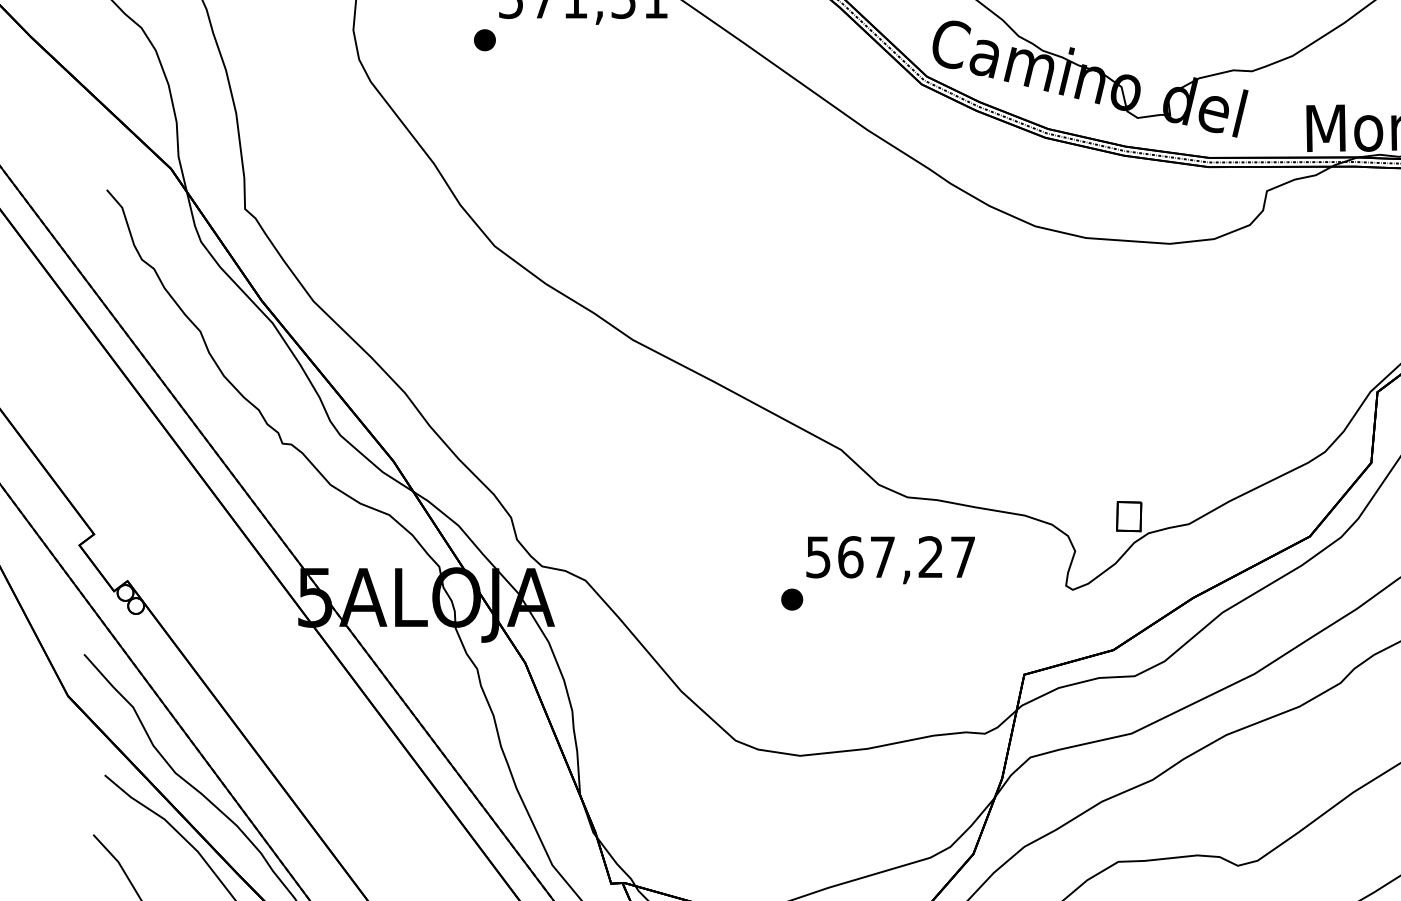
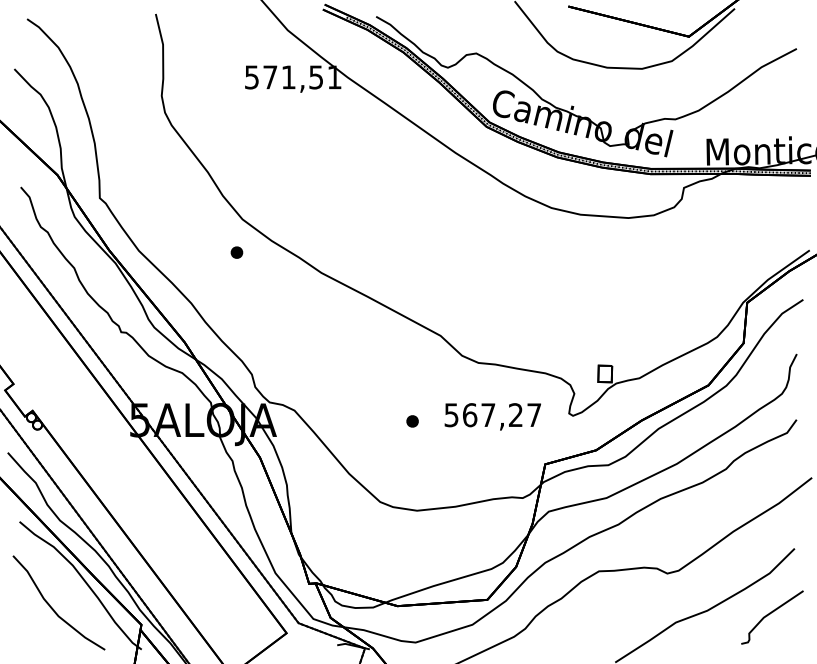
part: (484, 39) -> (236, 252), moved
text: (889, 559) -> (492, 416), moved

